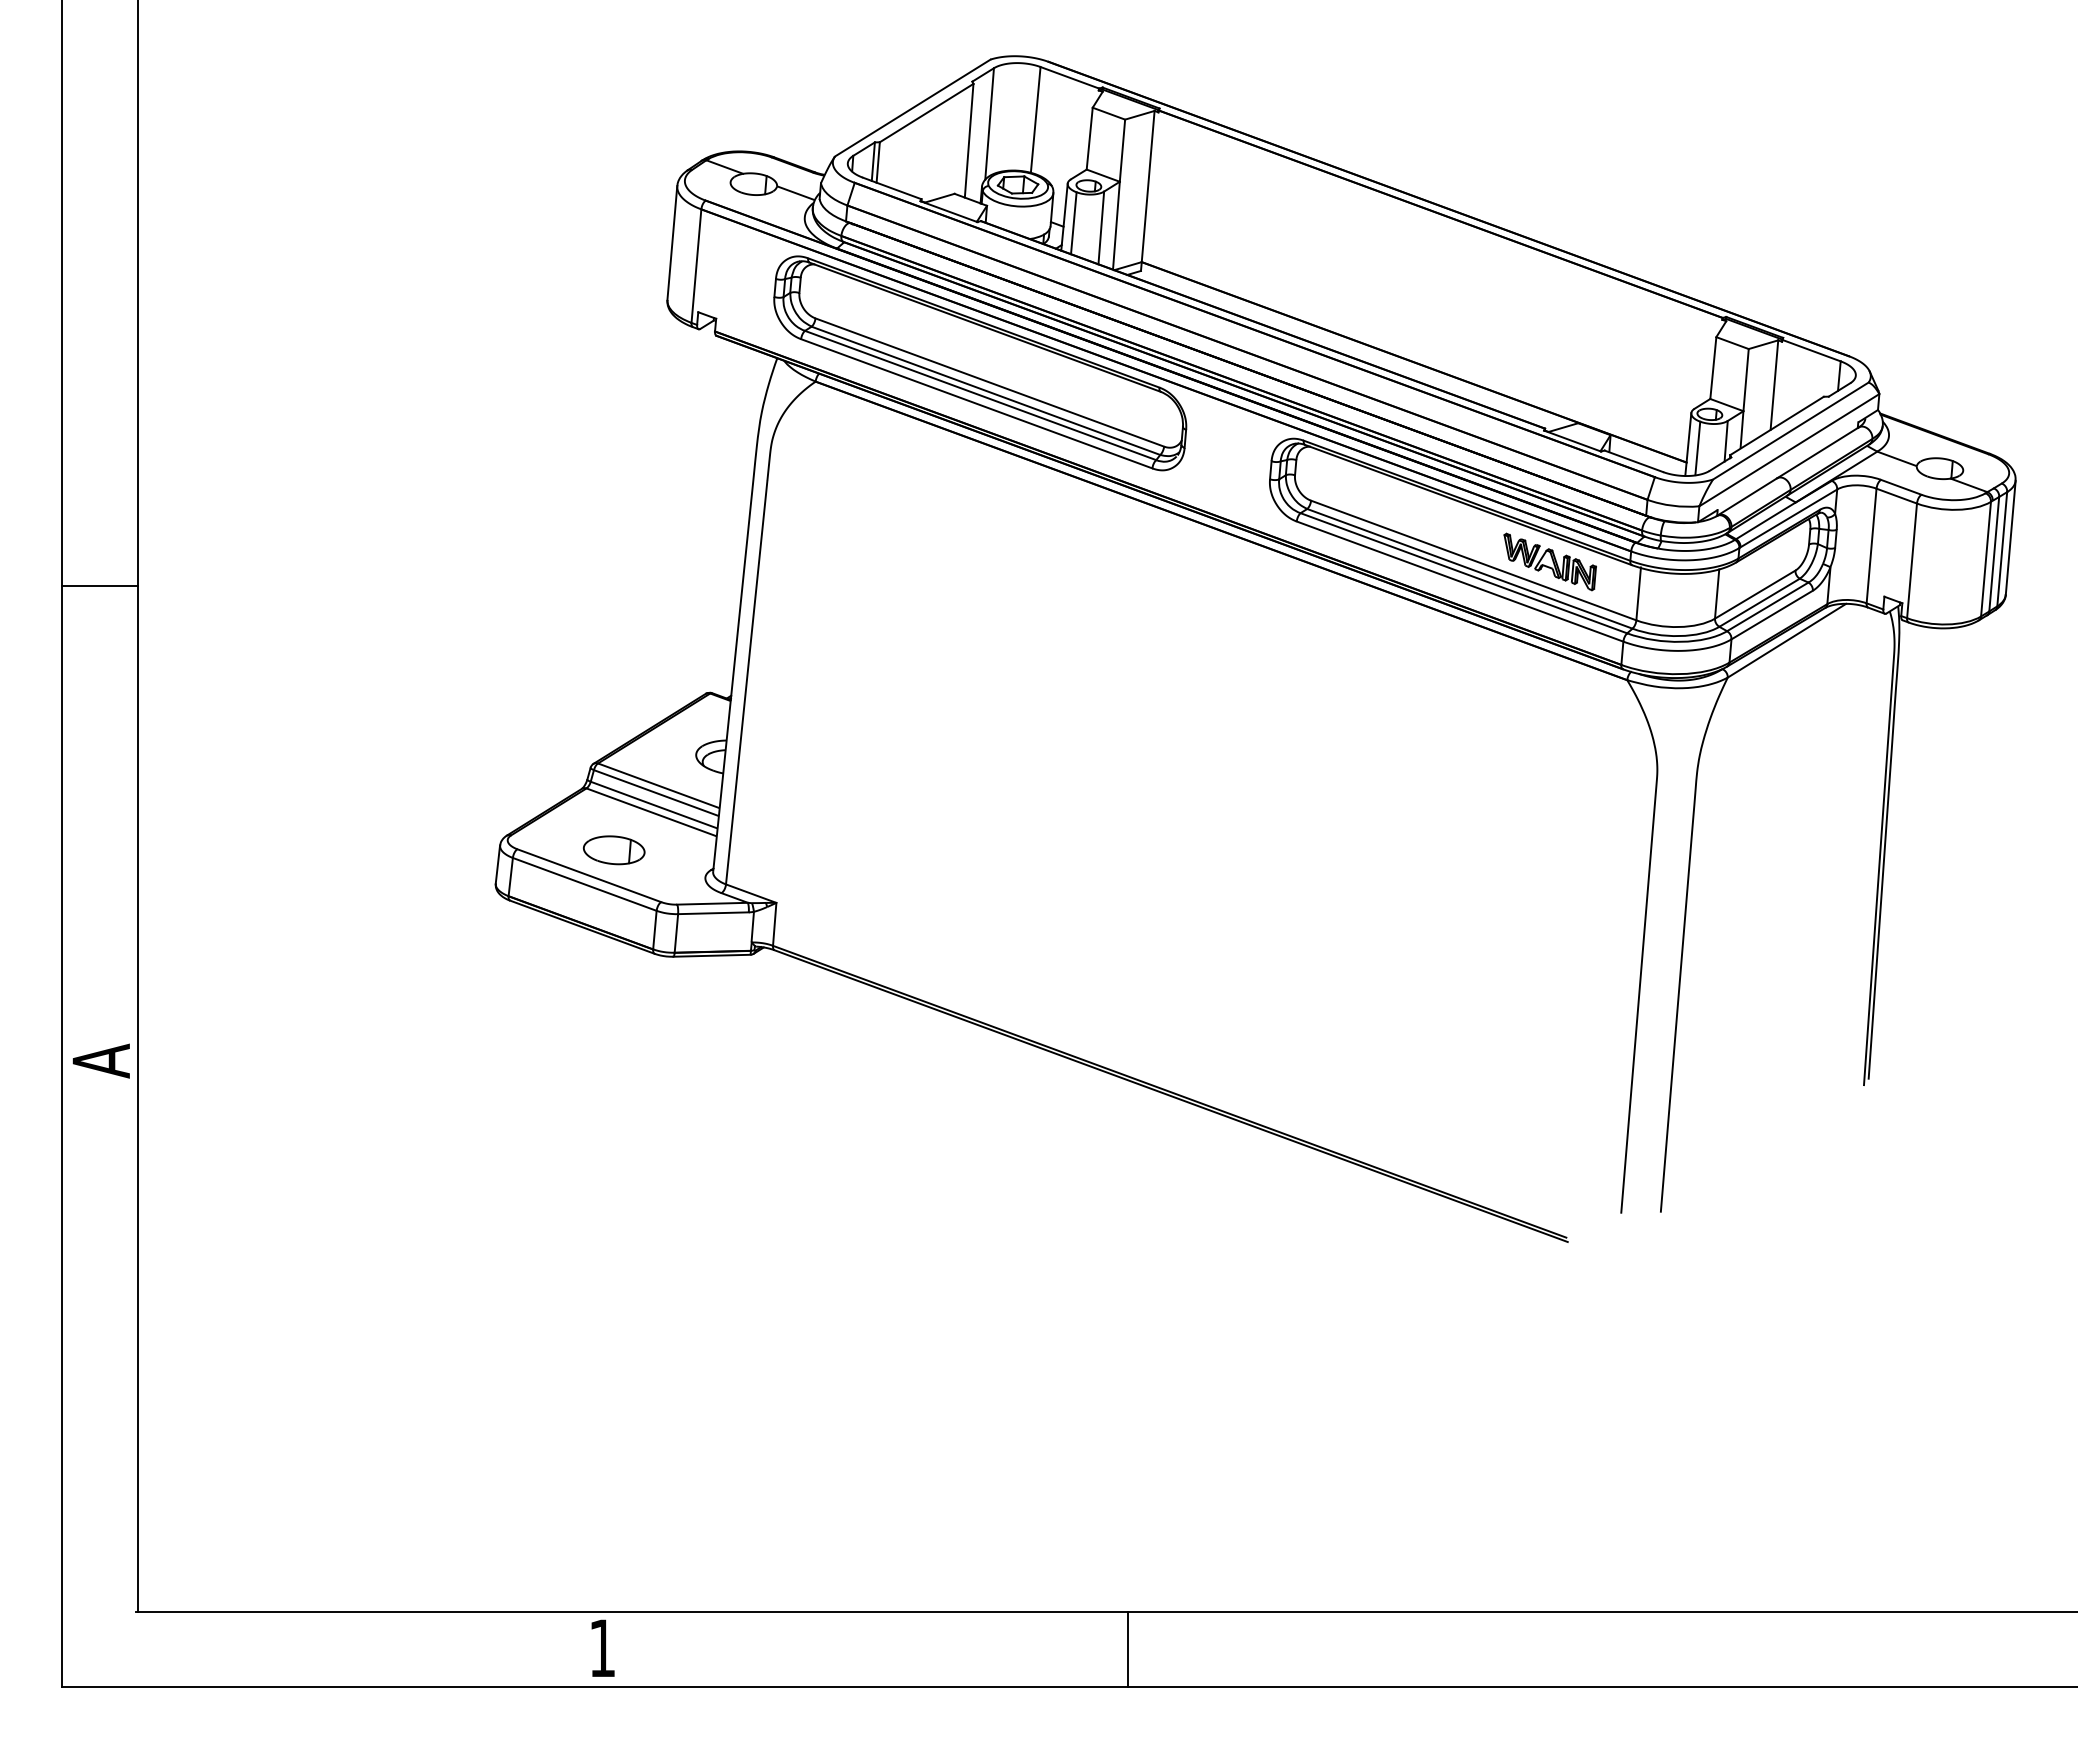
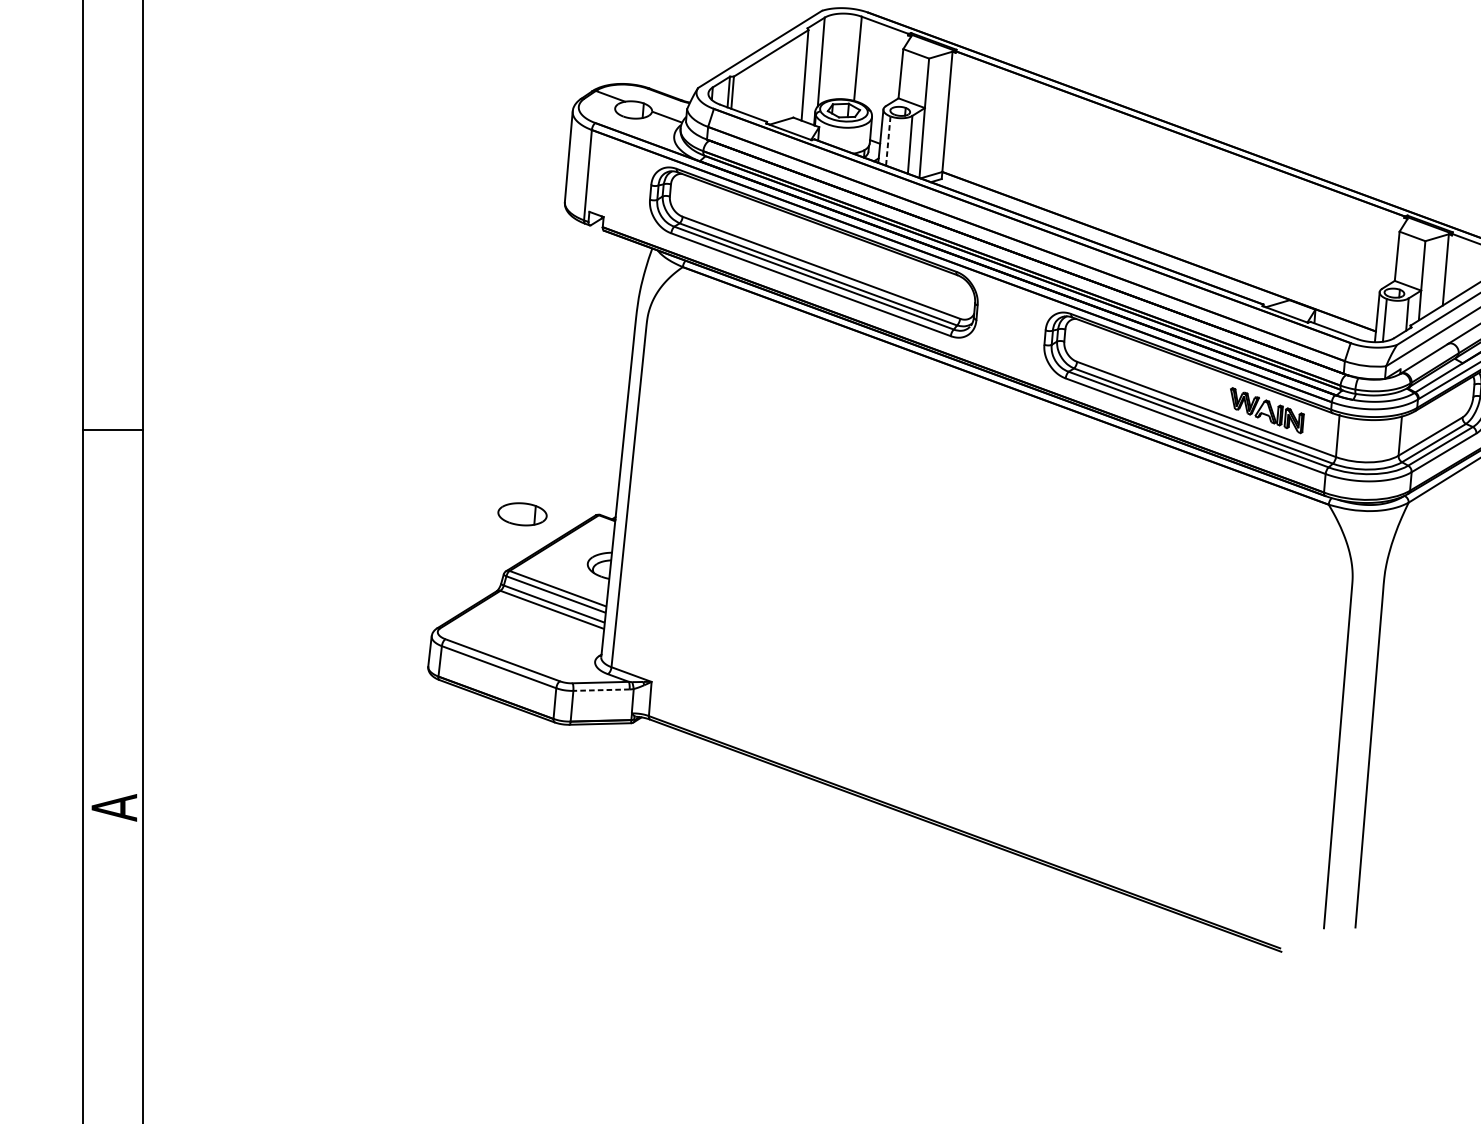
line: (1073, 223) -> (888, 141), solid -> dashed
part: (614, 850) -> (522, 514), moved
line: (712, 913) -> (600, 690), solid -> dashed

